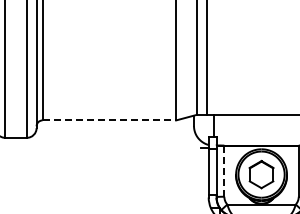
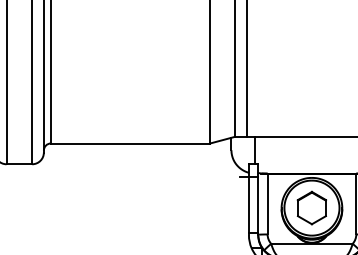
line: (109, 120) -> (130, 143), dashed -> solid
line: (224, 170) -> (267, 203), dashed -> solid

